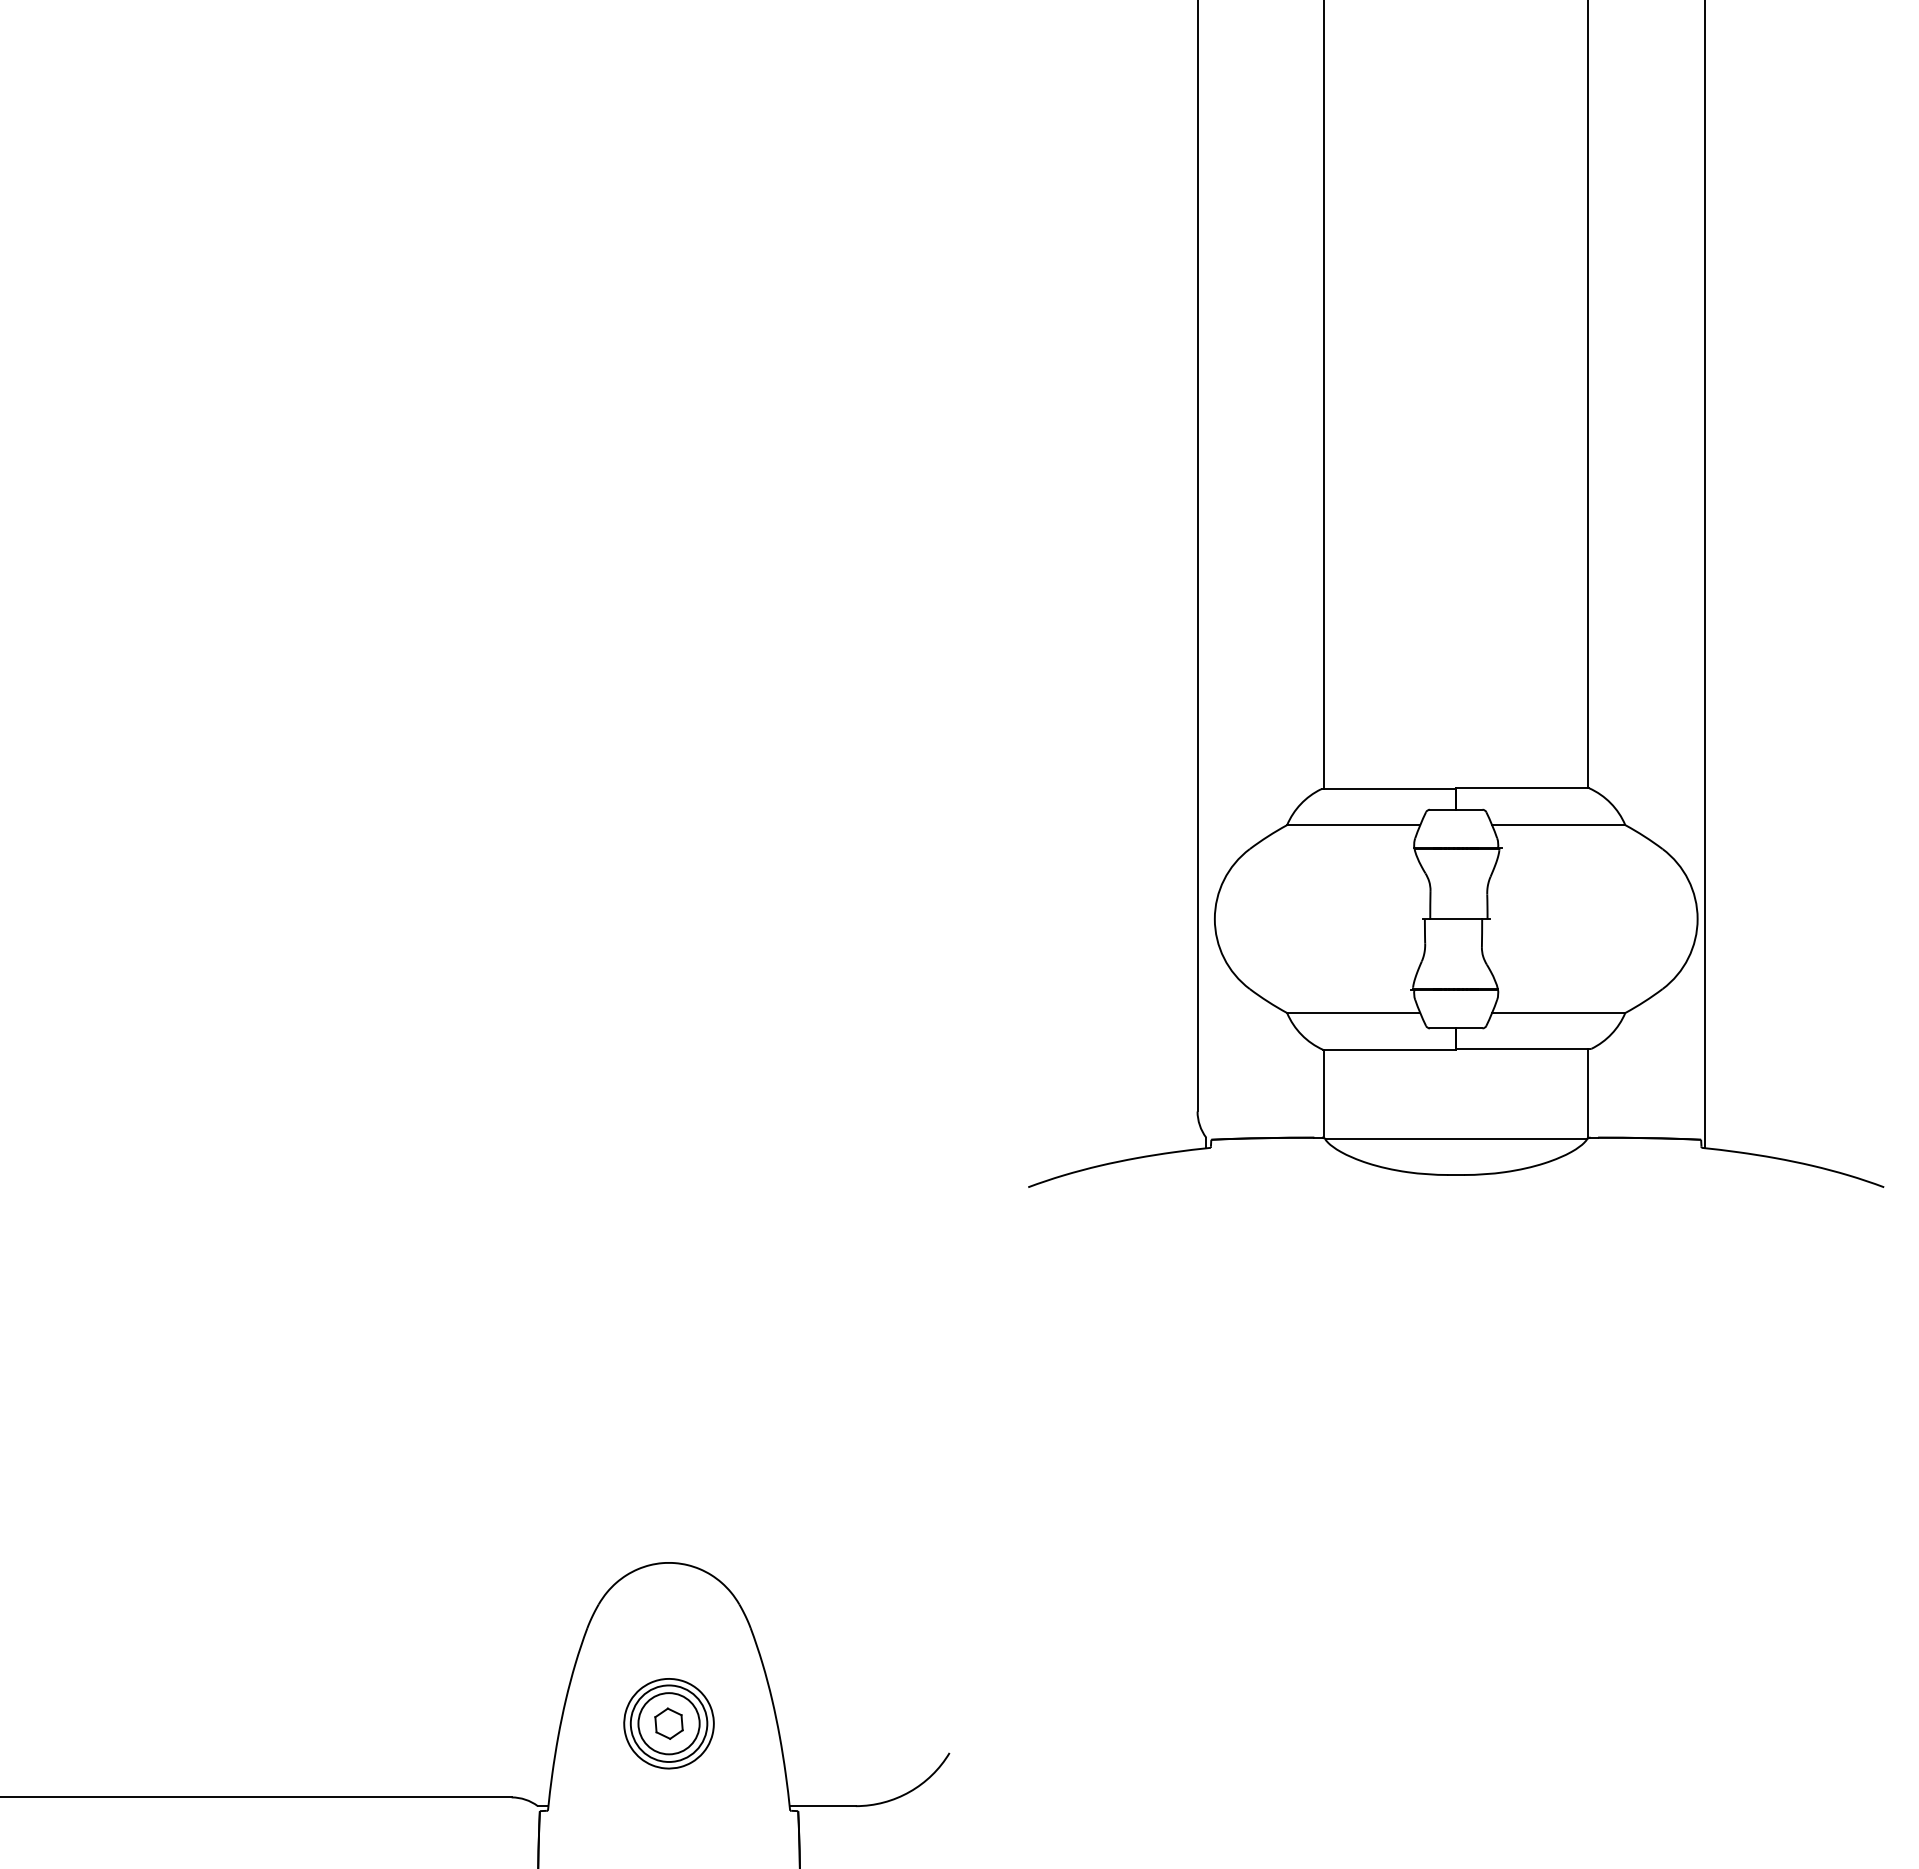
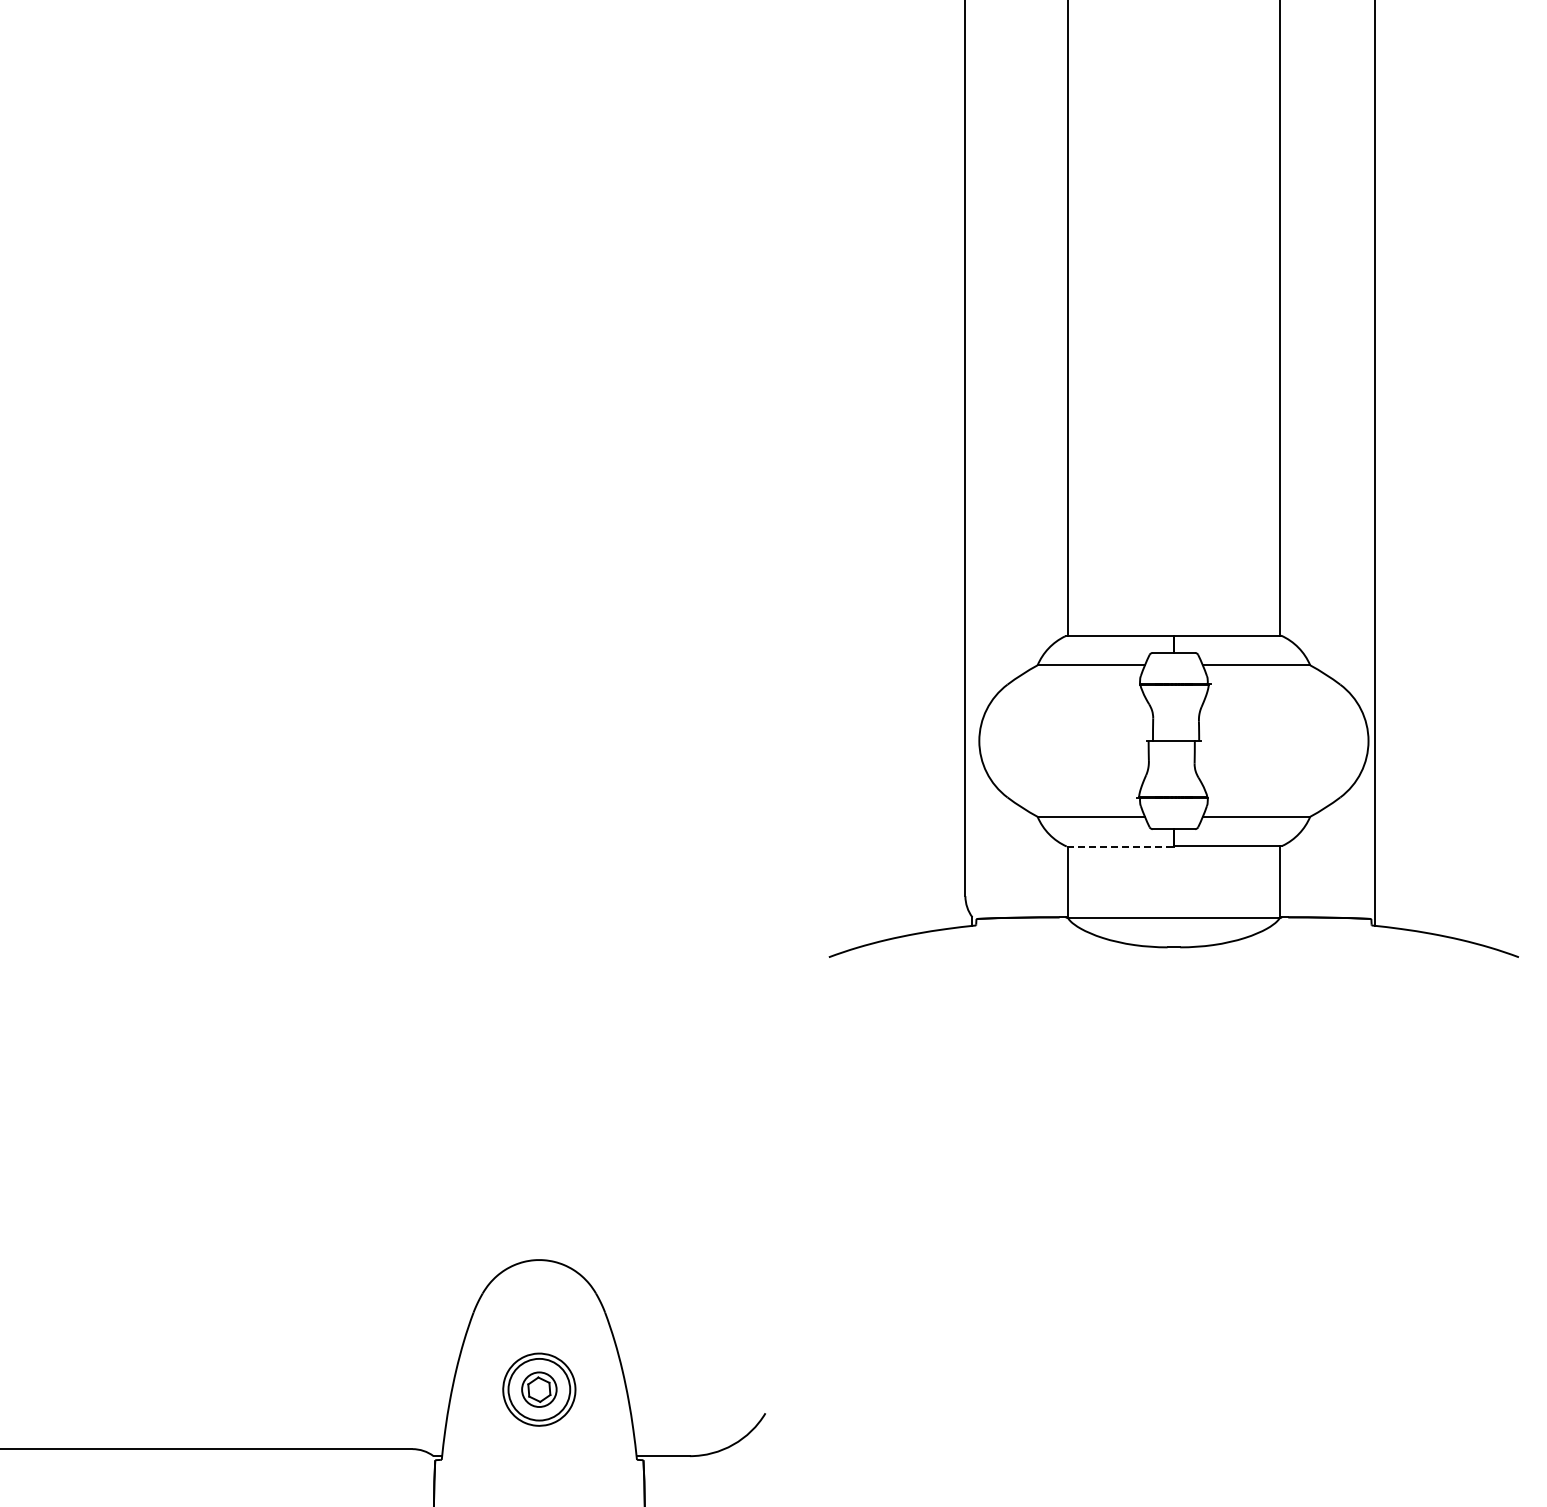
line: (1389, 1049) -> (1120, 846), solid -> dashed
circle: (669, 1723) -> (539, 1389), size x0.7

